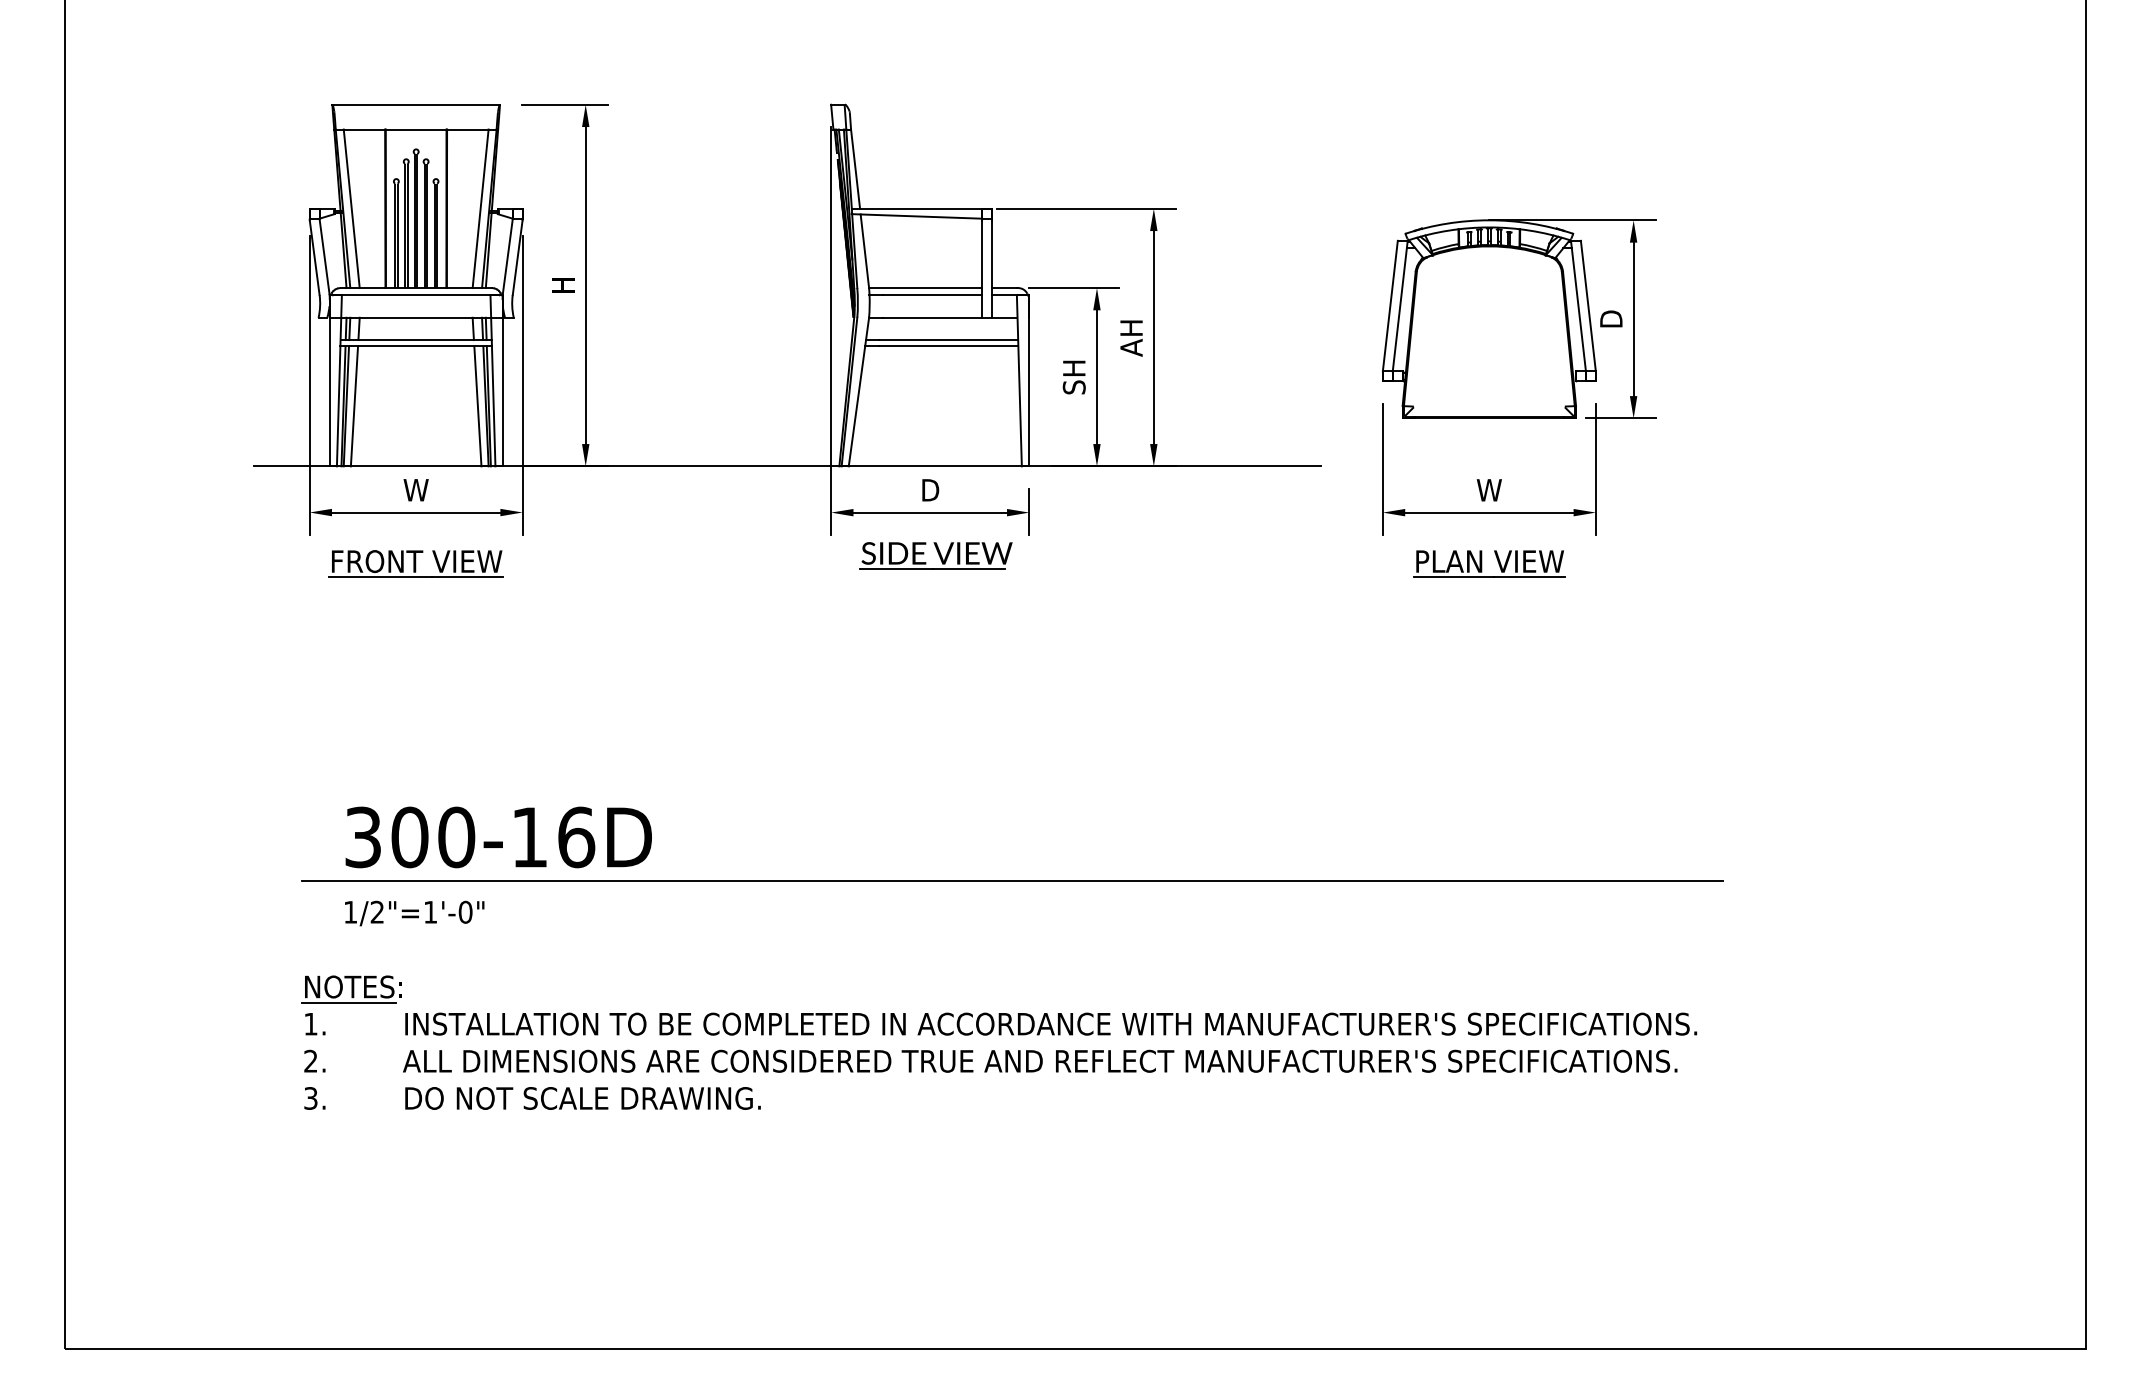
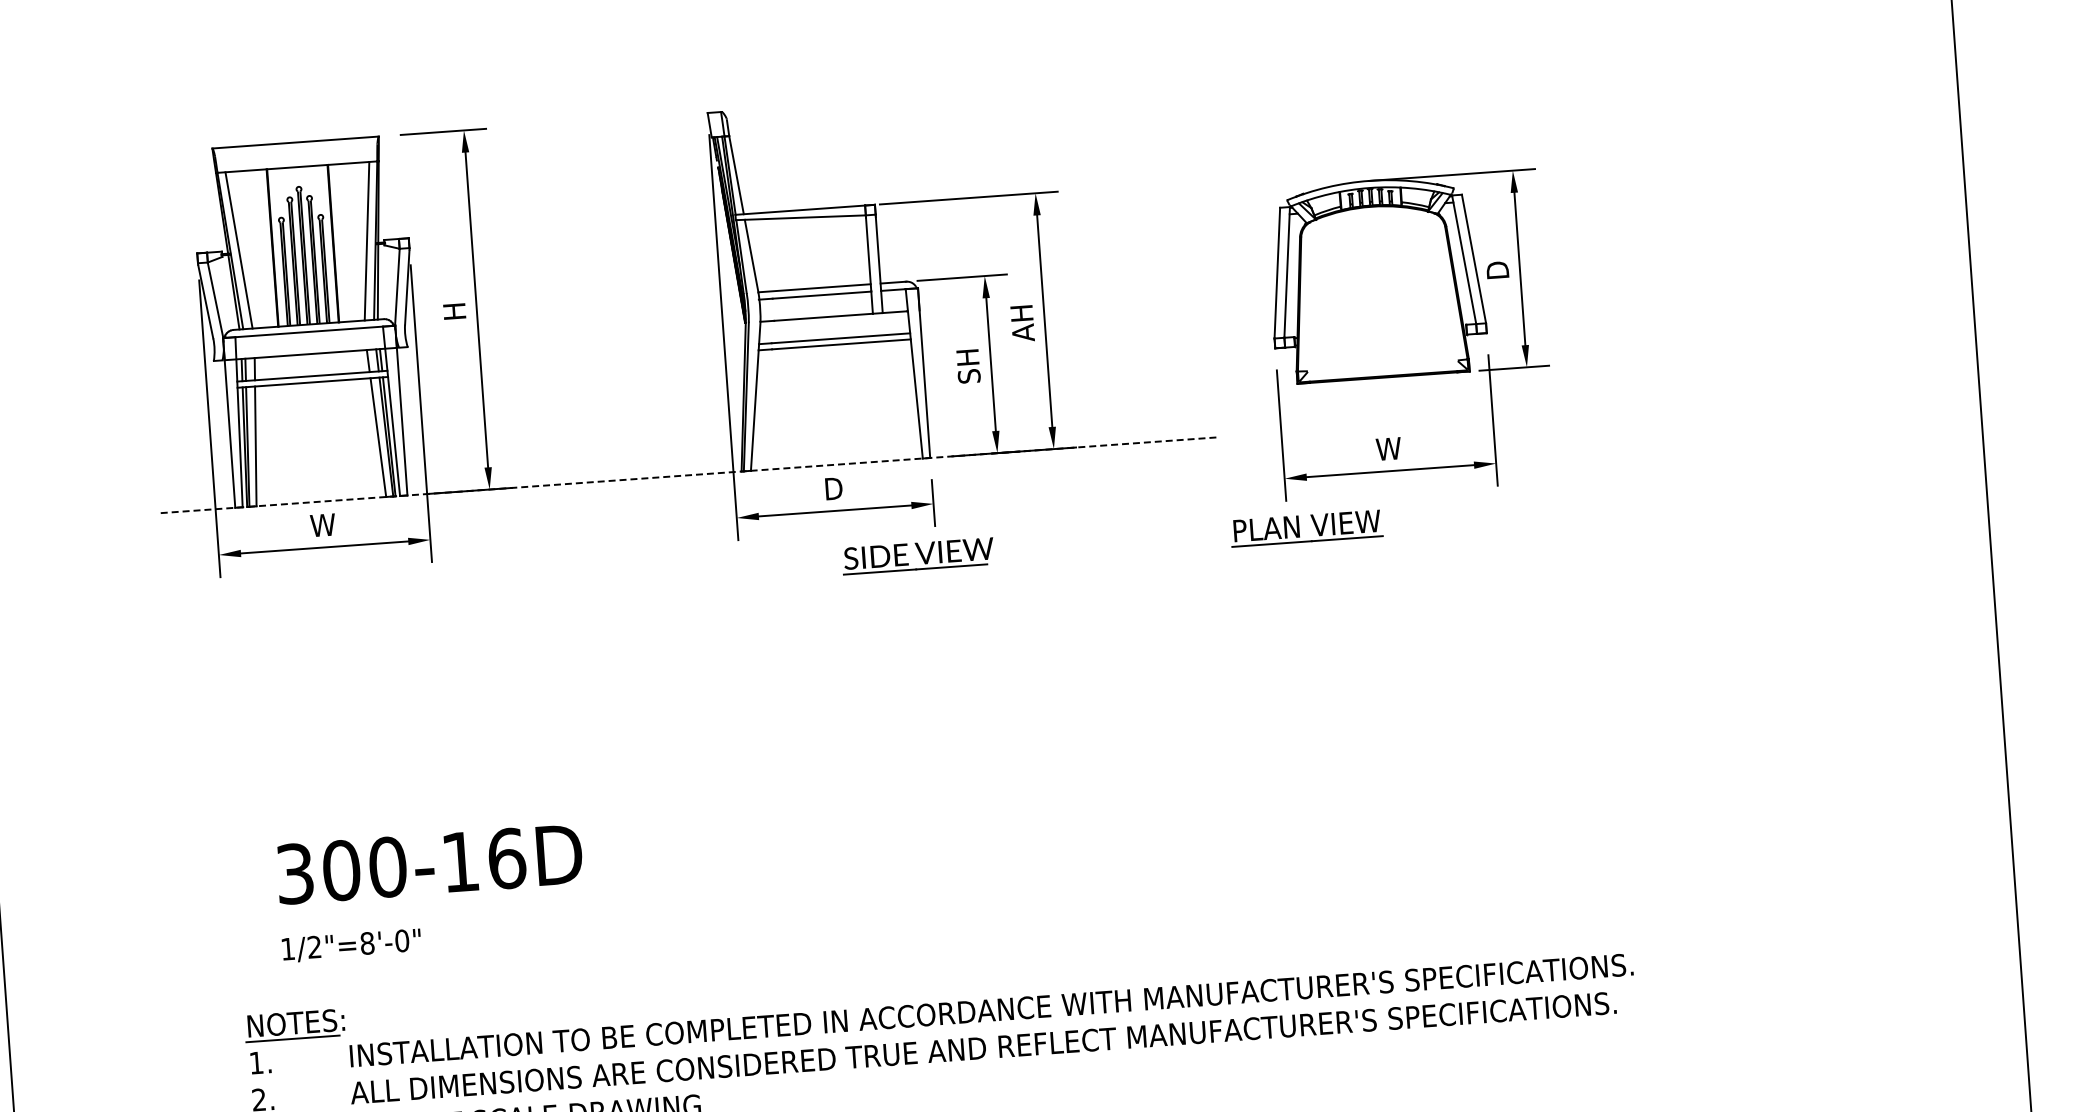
line: (788, 466) -> (691, 475), solid -> dashed
part: (935, 555) -> (917, 555), moved
part: (415, 563) -> (327, 598), removed
part: (1482, 563) -> (1299, 528), moved
line: (1012, 880) -> (943, 870), removed
text: (430, 911) -> (367, 942), 1/2"=1'-0" -> 1/2"=8'-0"

